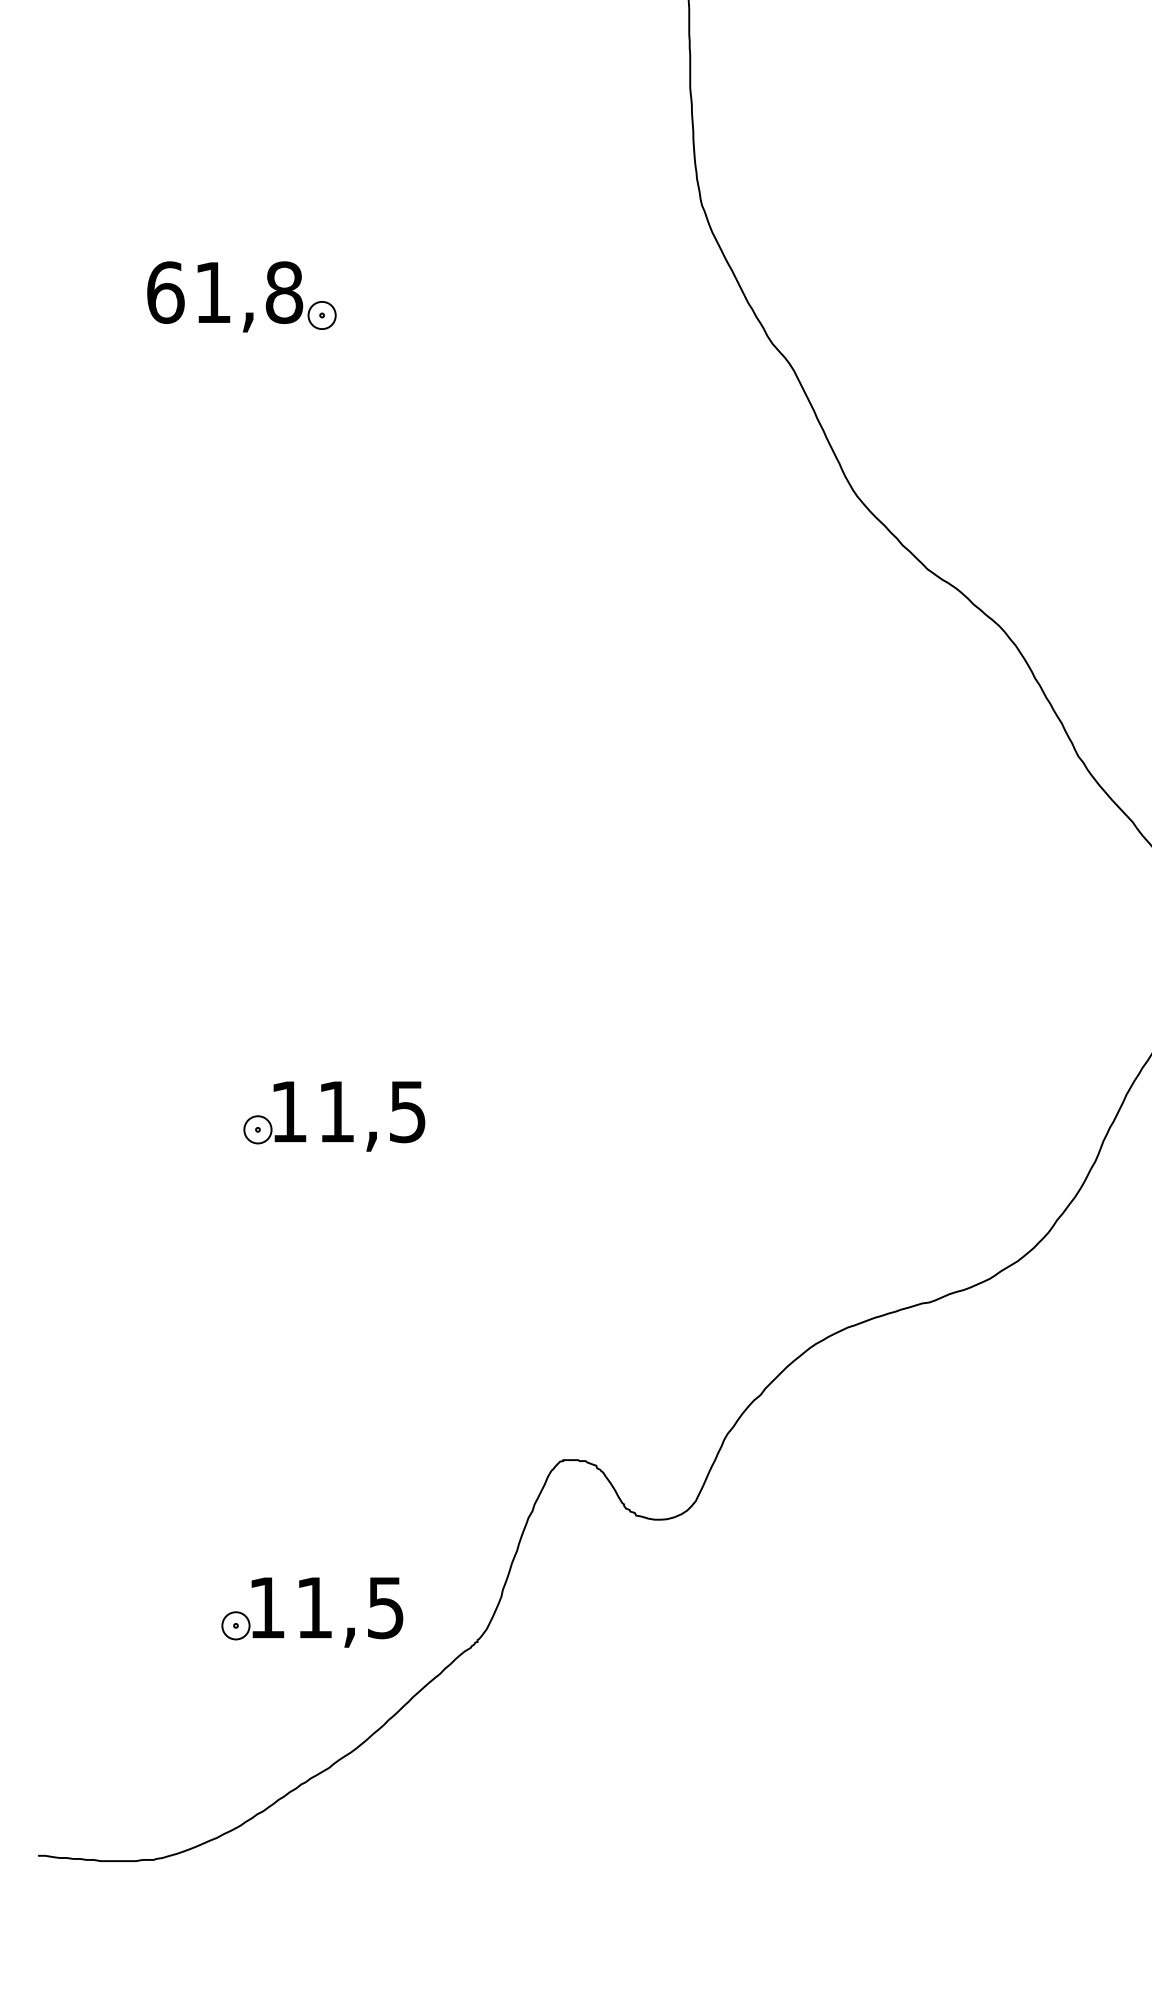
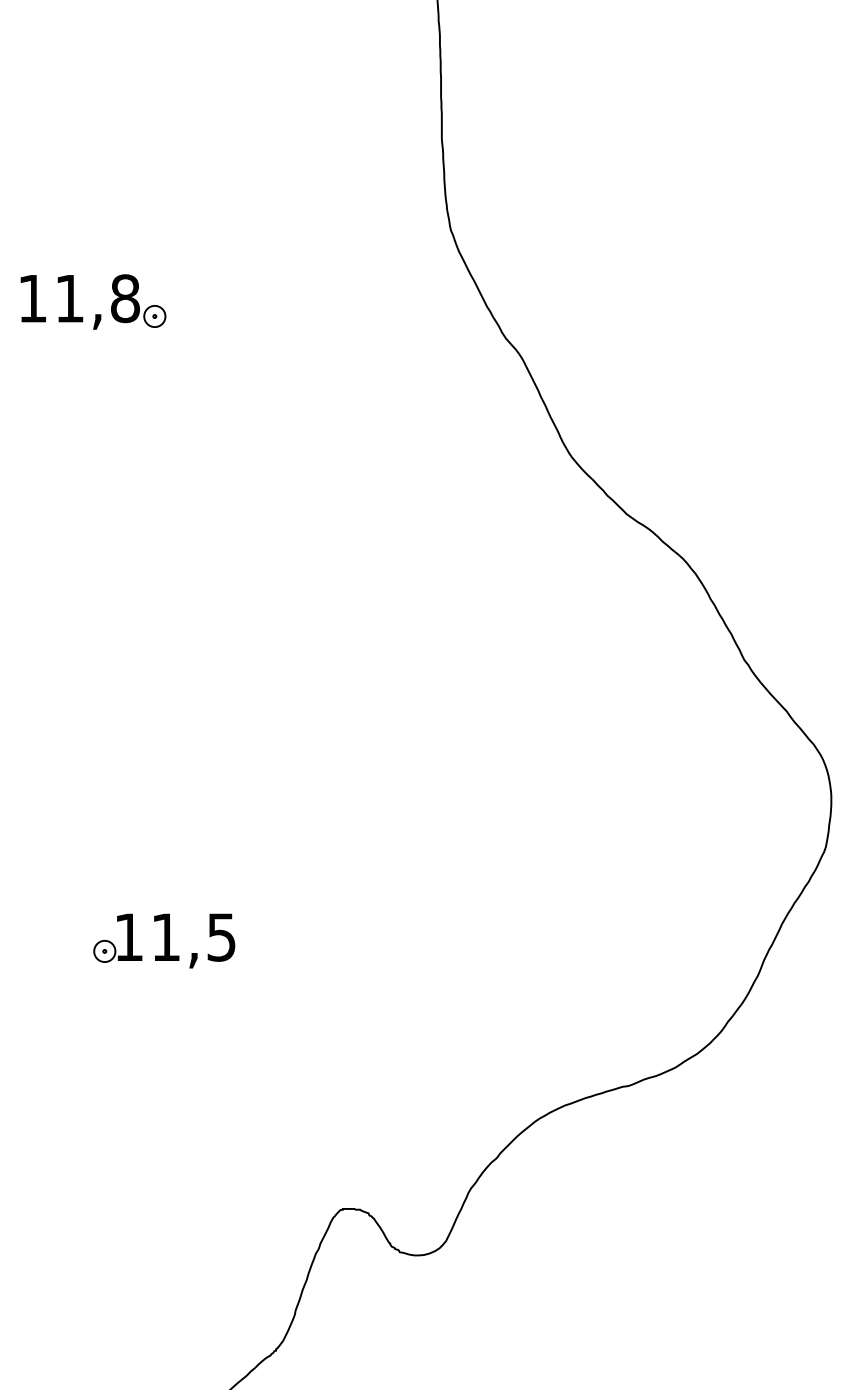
text: (165, 292) -> (32, 298), 61,8 -> 11,8
part: (312, 1612) -> (147, 1327), removed

